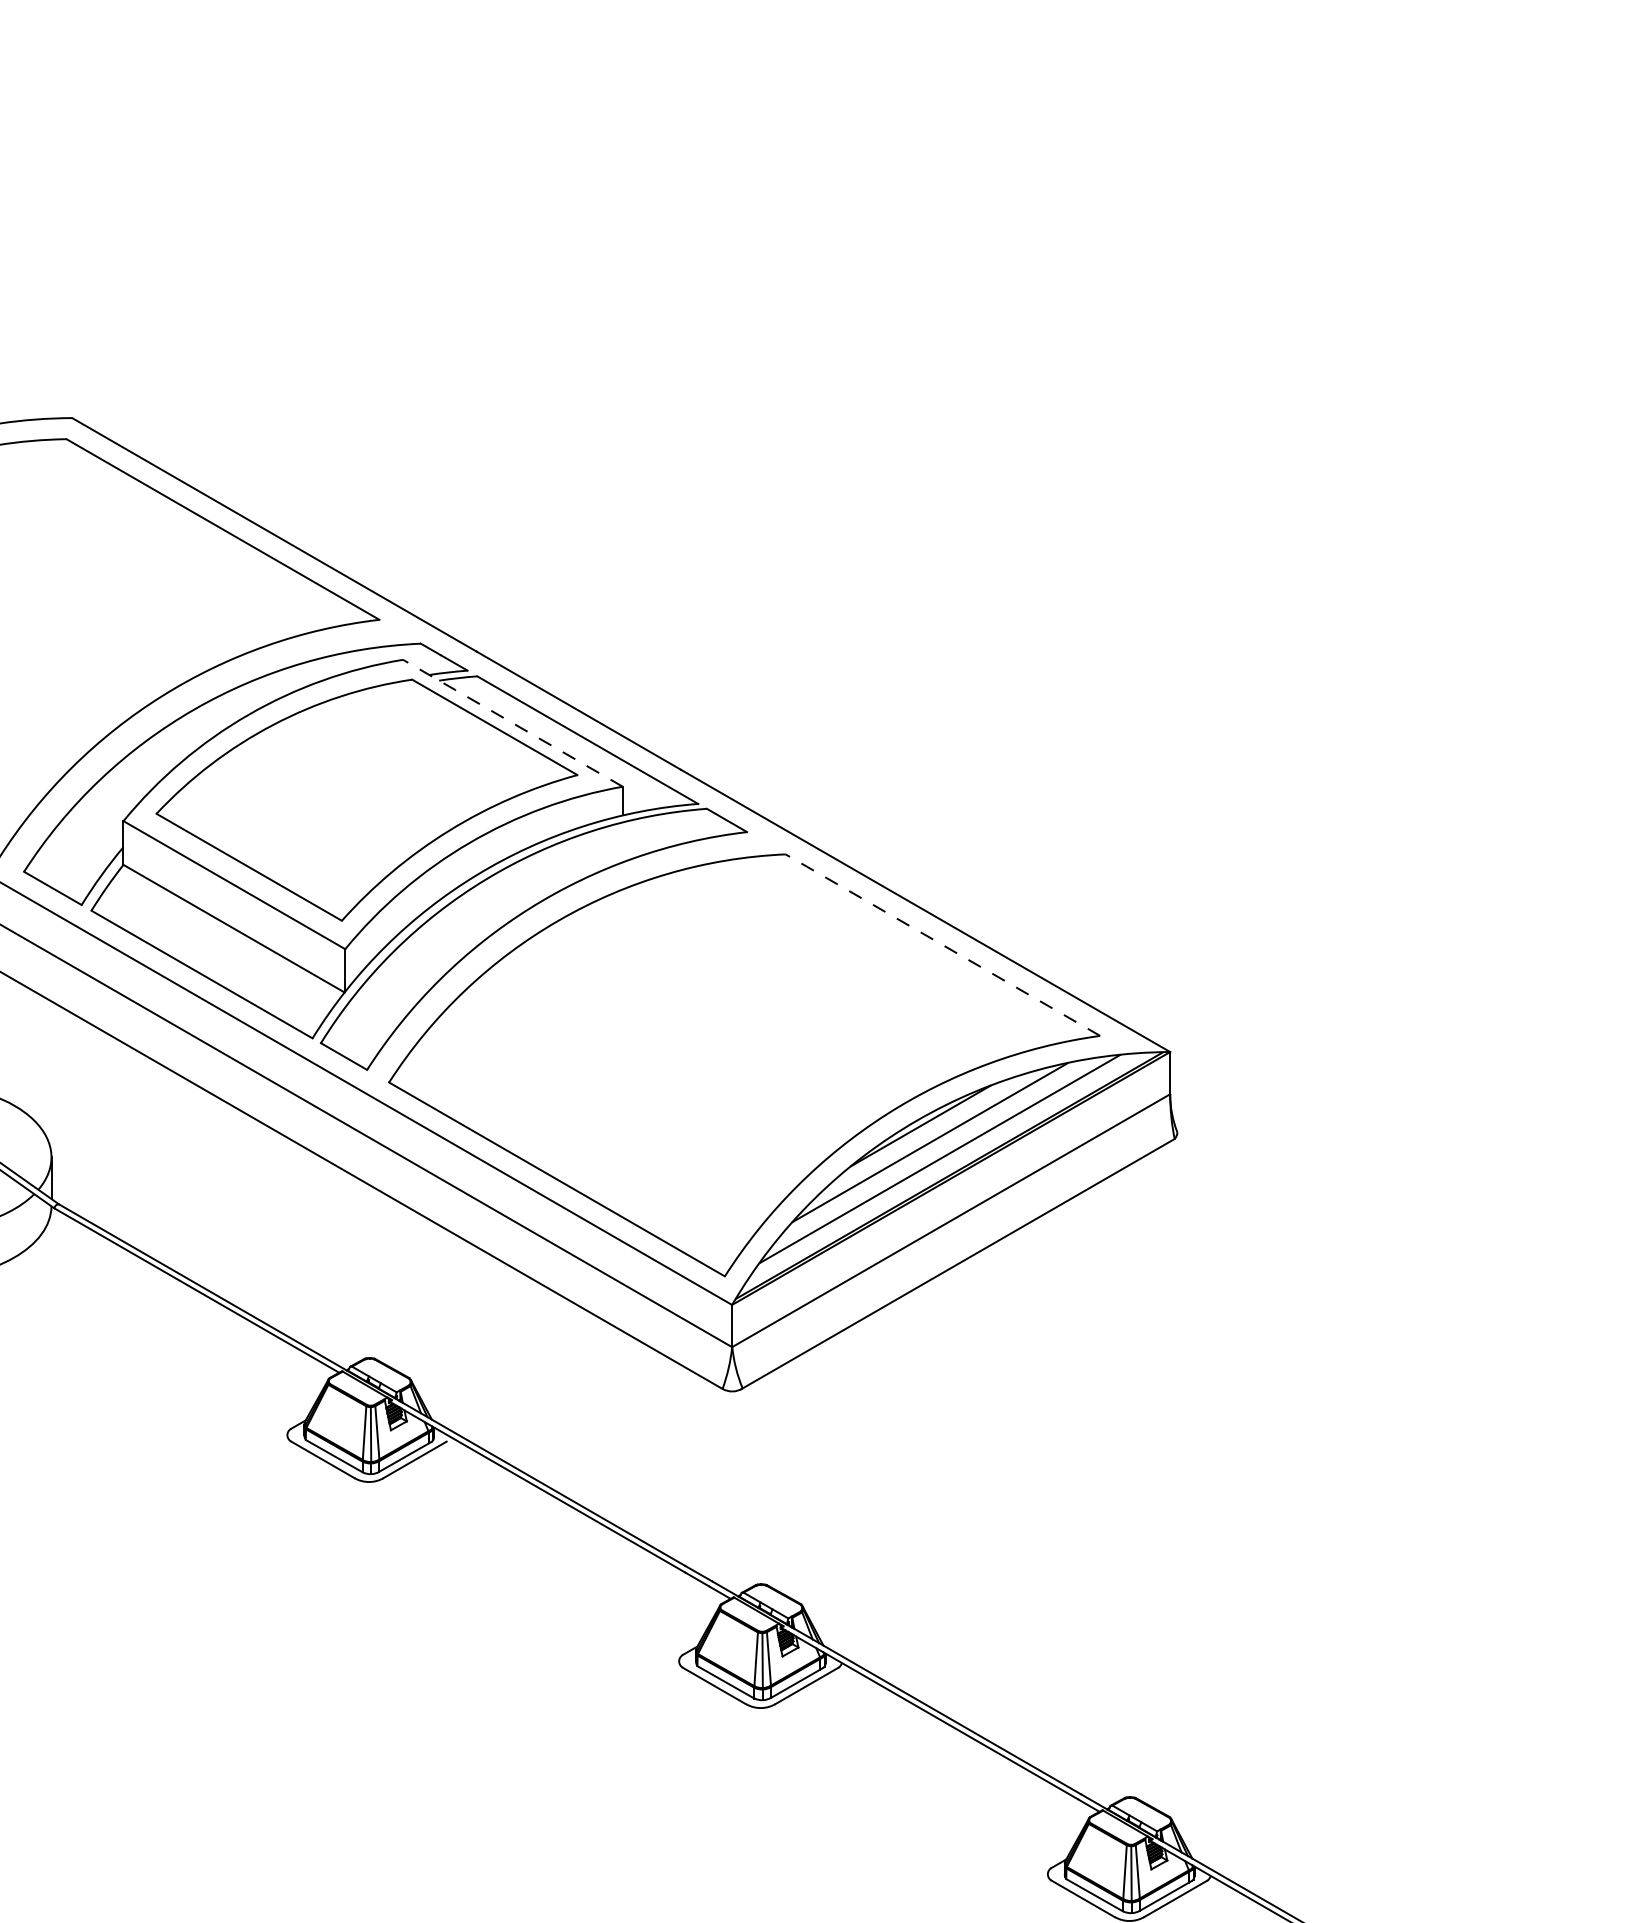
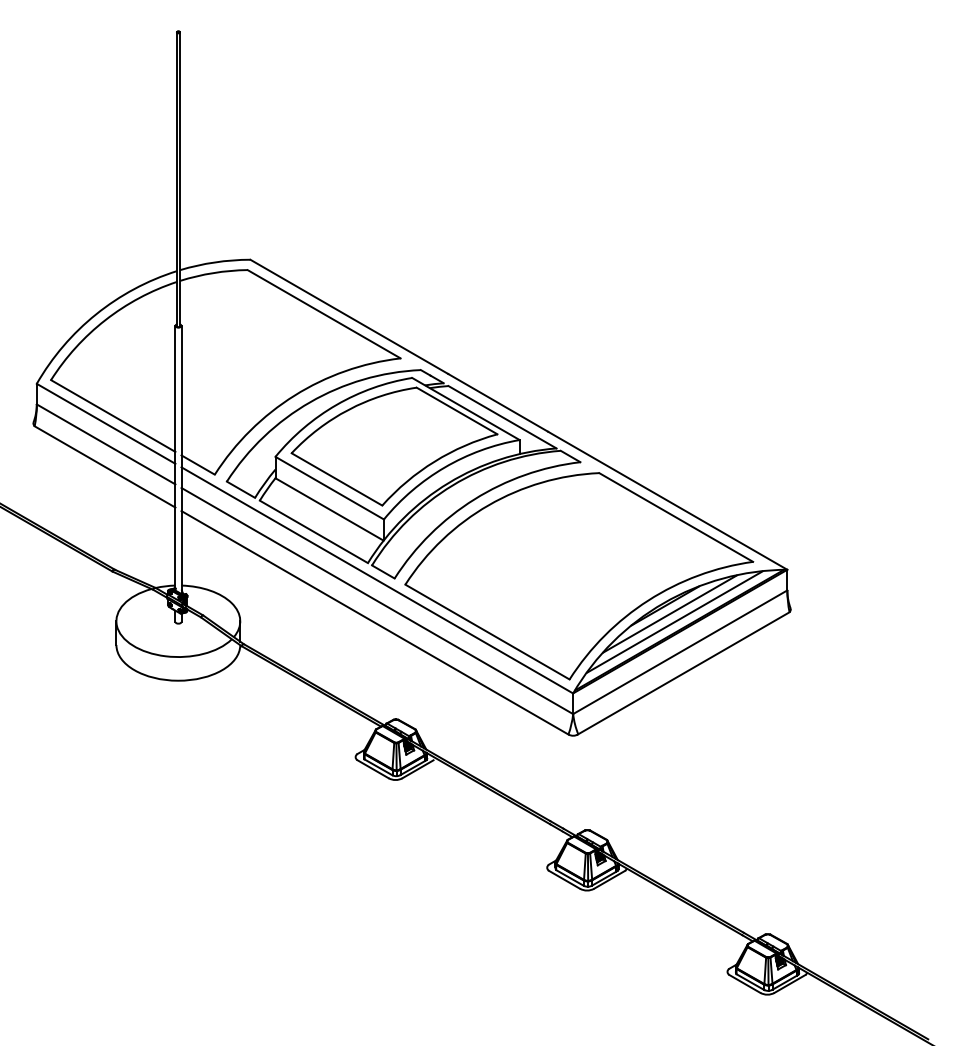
line: (512, 722) -> (465, 408), dashed -> solid
line: (943, 945) -> (676, 517), dashed -> solid

